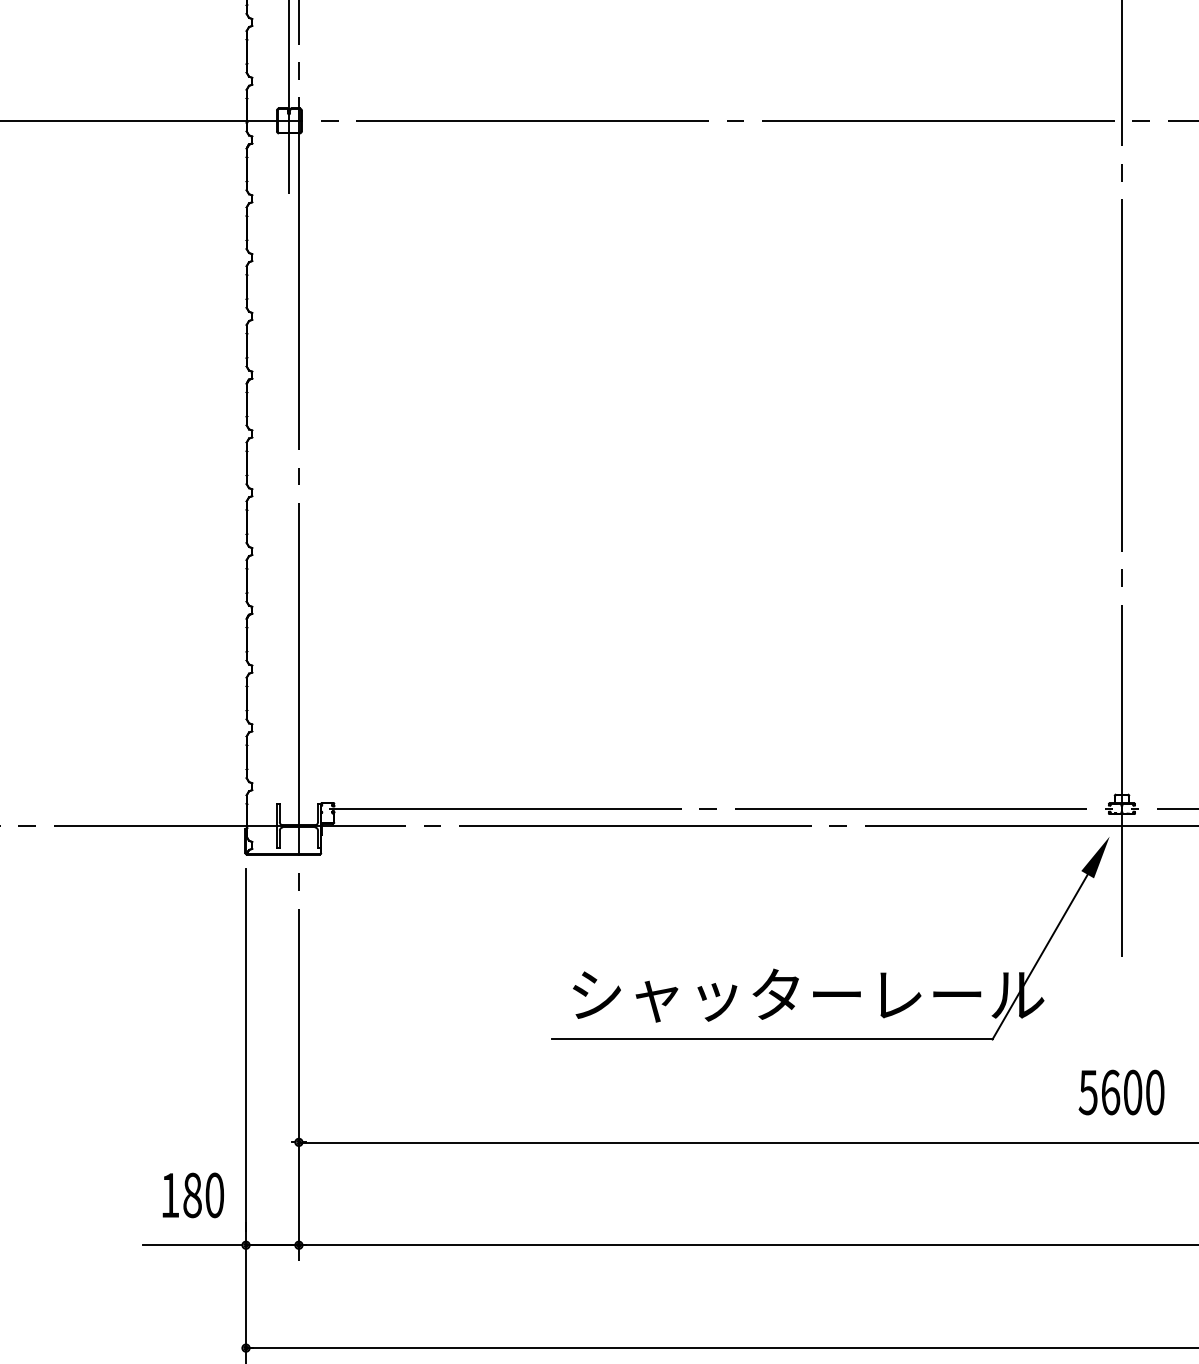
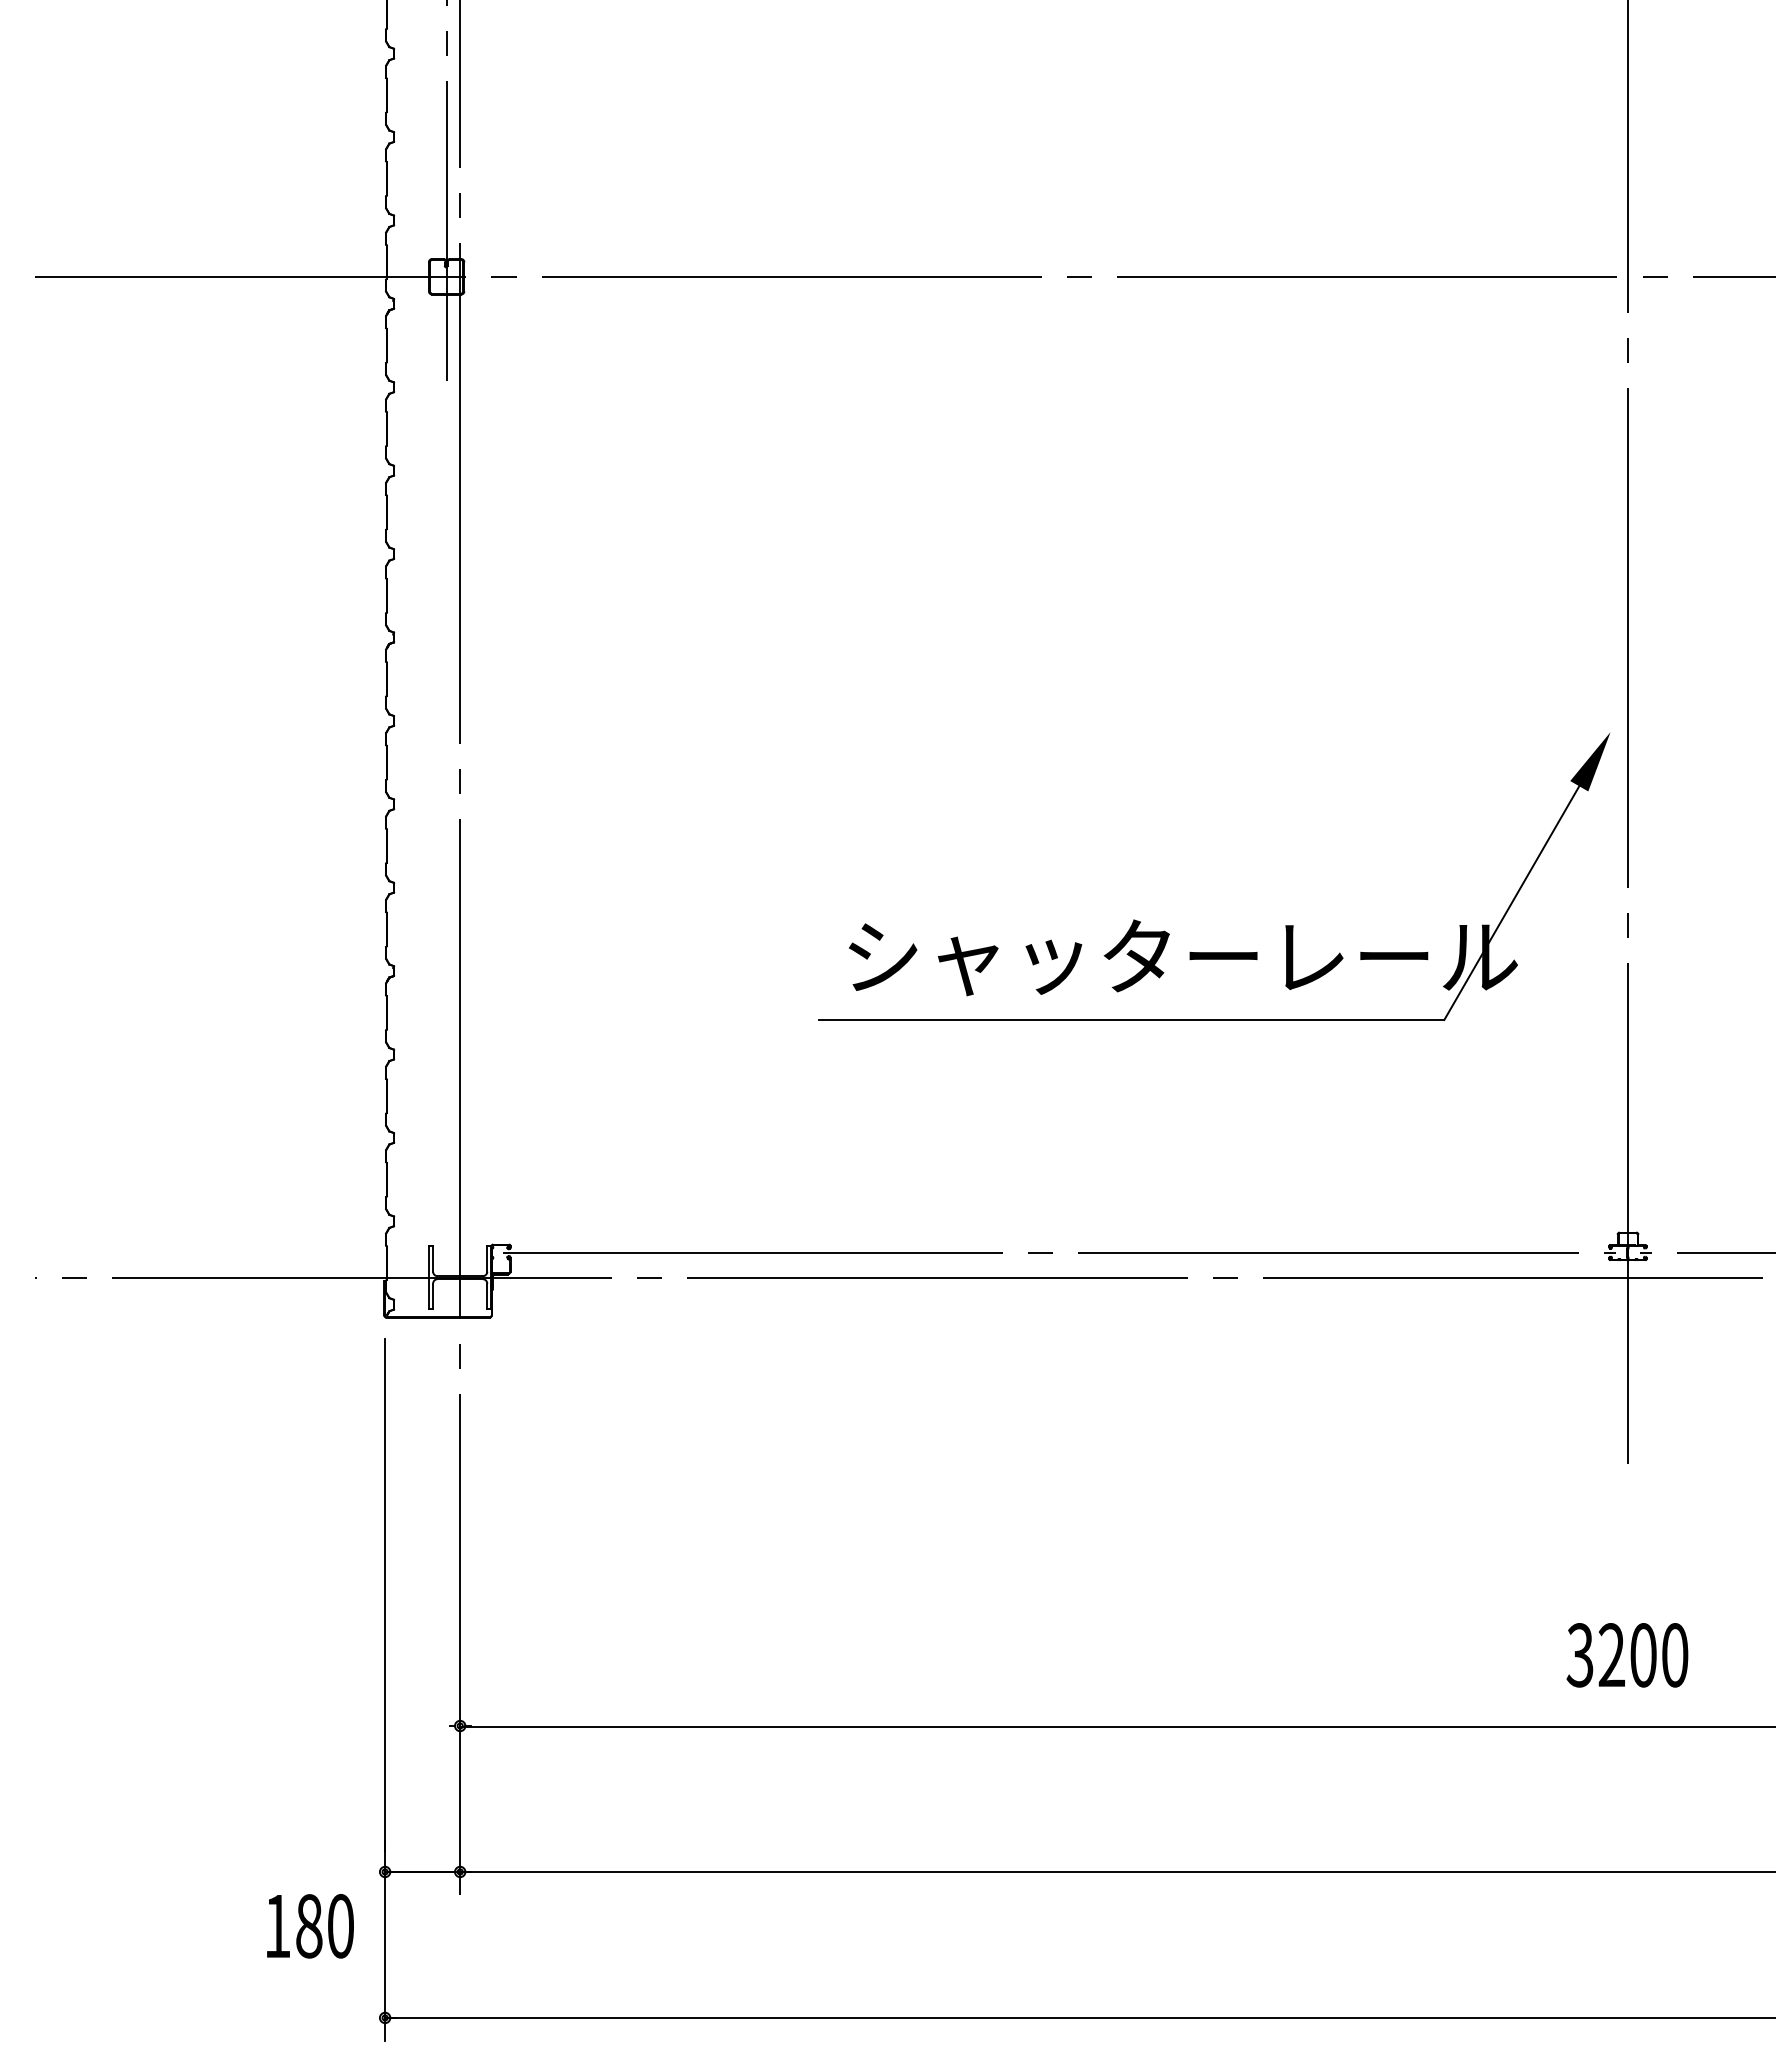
part: (798, 978) -> (1169, 933), moved
text: (1099, 1092) -> (1595, 1655), 5600 -> 3200
text: (193, 1195) -> (310, 1926), moved
line: (192, 1244) -> (308, 1871), removed

